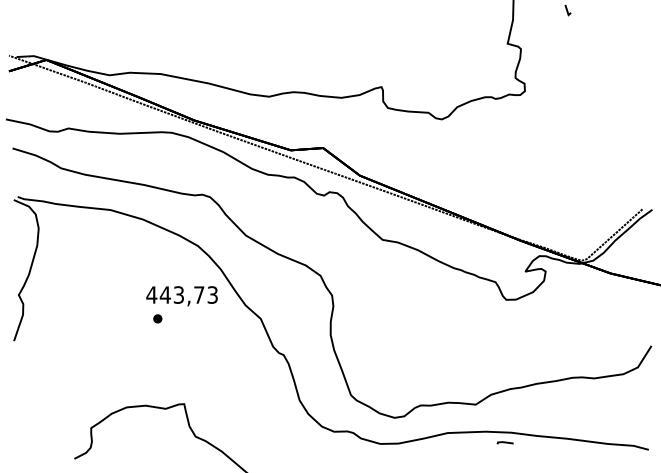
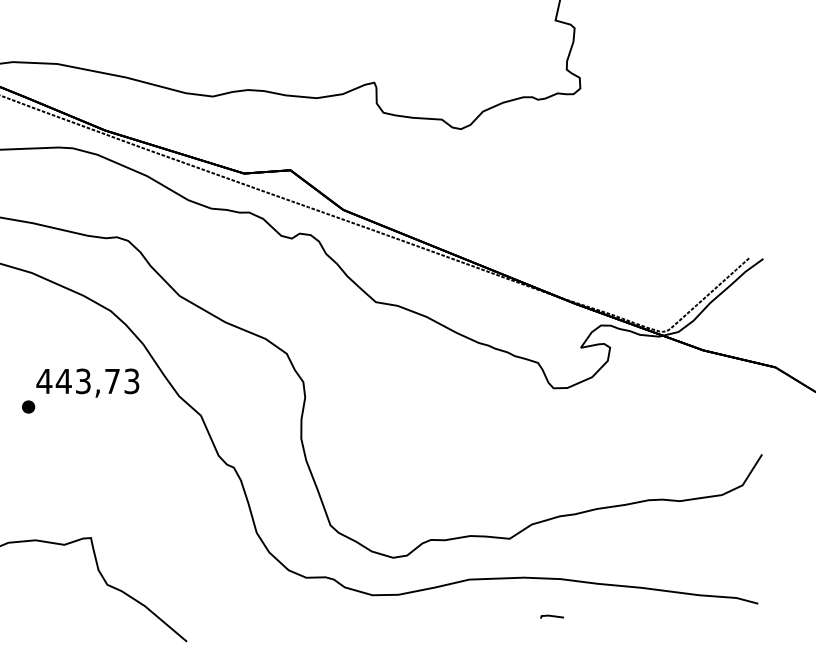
part: (157, 318) -> (28, 406), moved
line: (504, 442) -> (550, 616), moved

